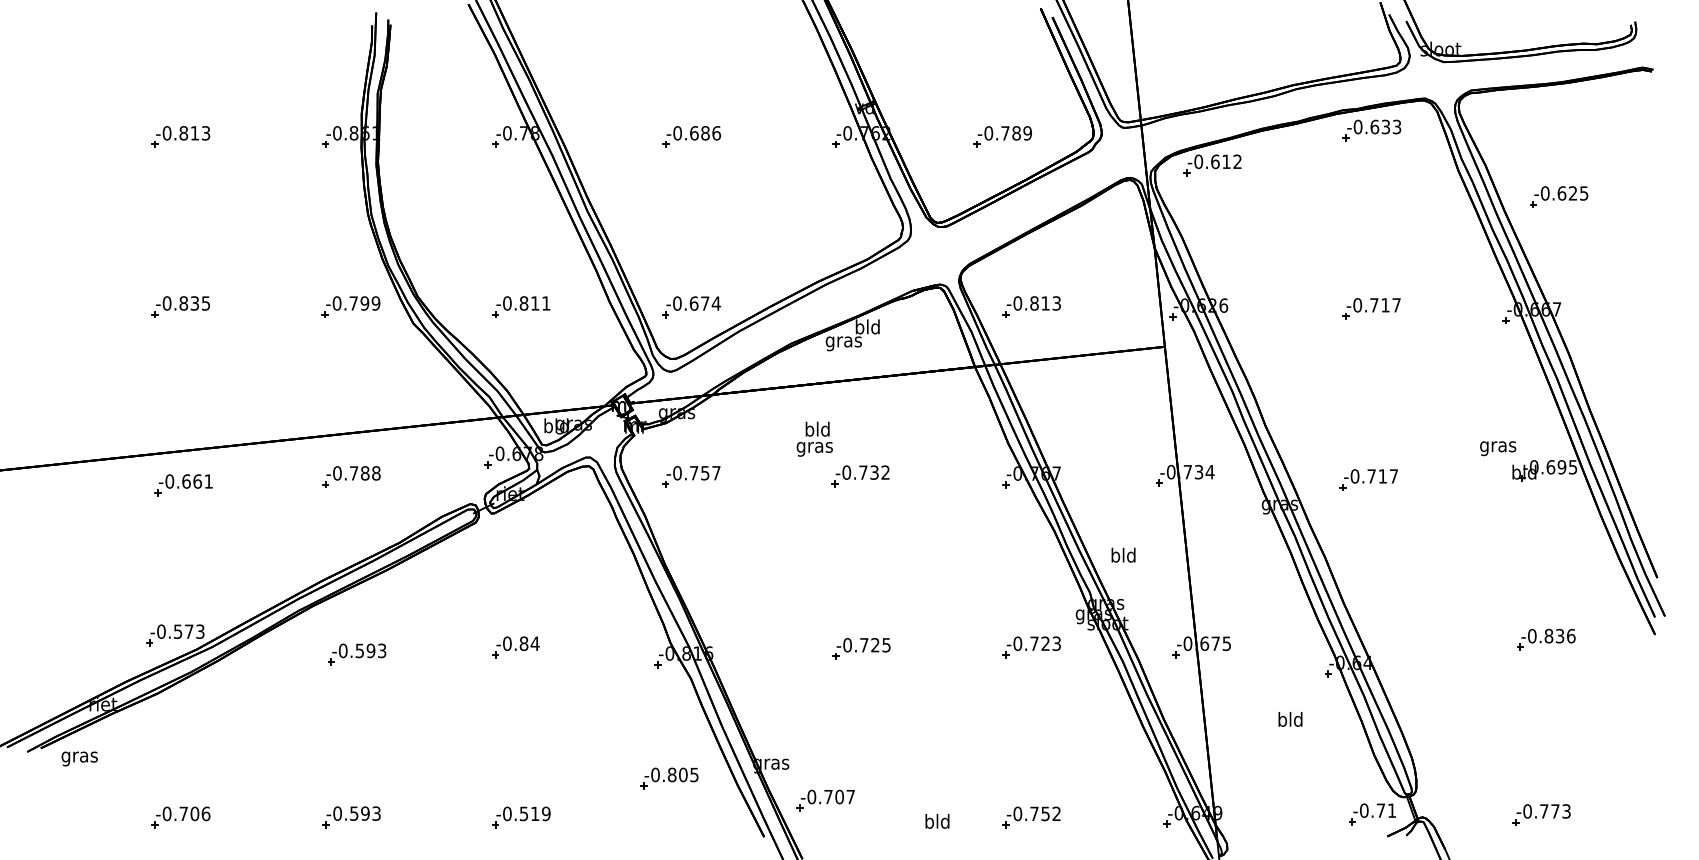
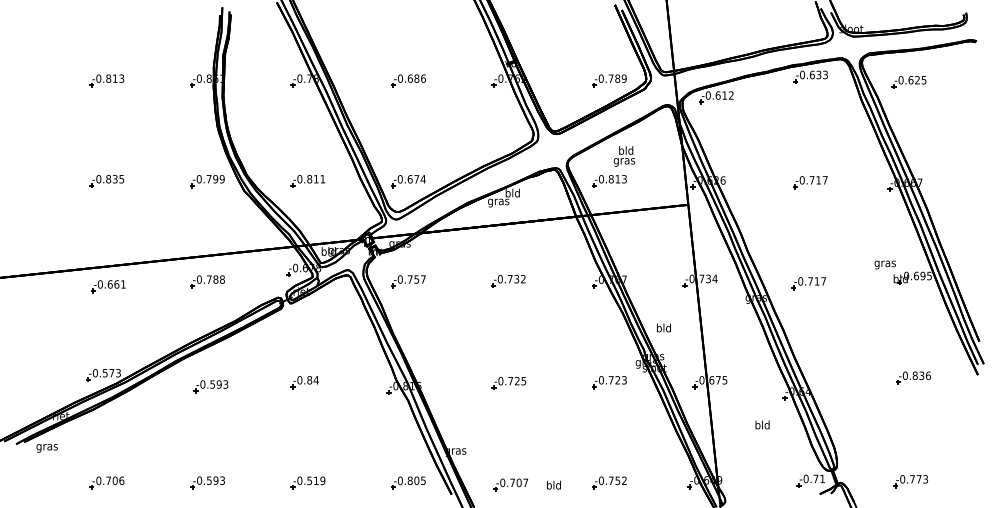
part: (1002, 136) -> (609, 80), moved
part: (1557, 197) -> (908, 82), moved
text: (814, 439) -> (624, 156), moved
part: (669, 777) -> (408, 482), moved
part: (824, 799) -> (510, 484), moved

